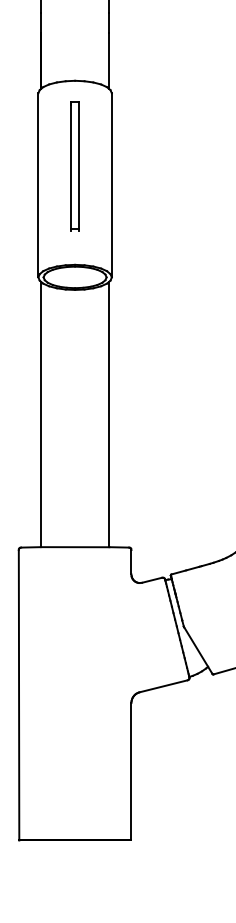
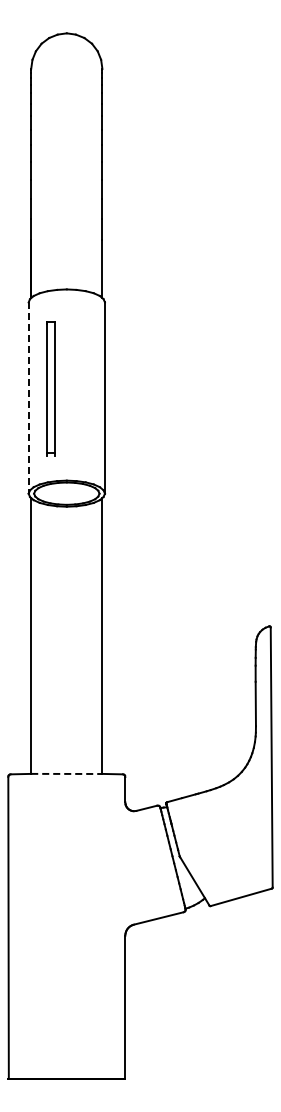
part: (74, 166) -> (50, 388), moved
line: (38, 185) -> (28, 398), solid -> dashed
line: (74, 546) -> (66, 773), solid -> dashed

